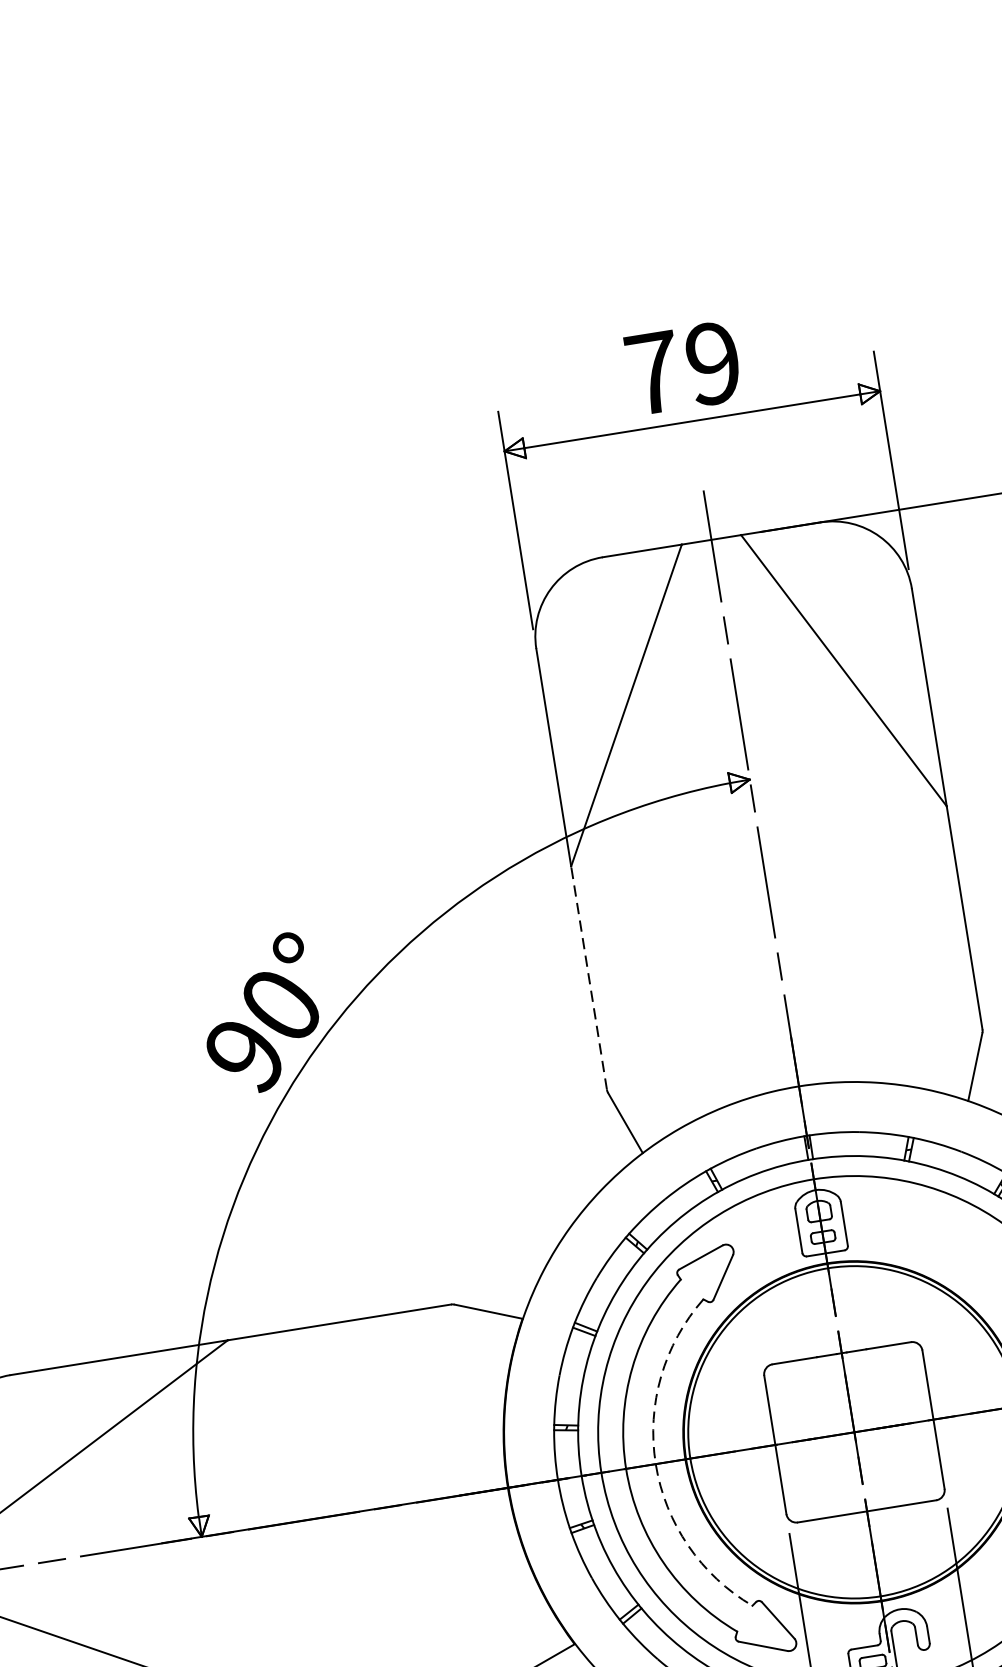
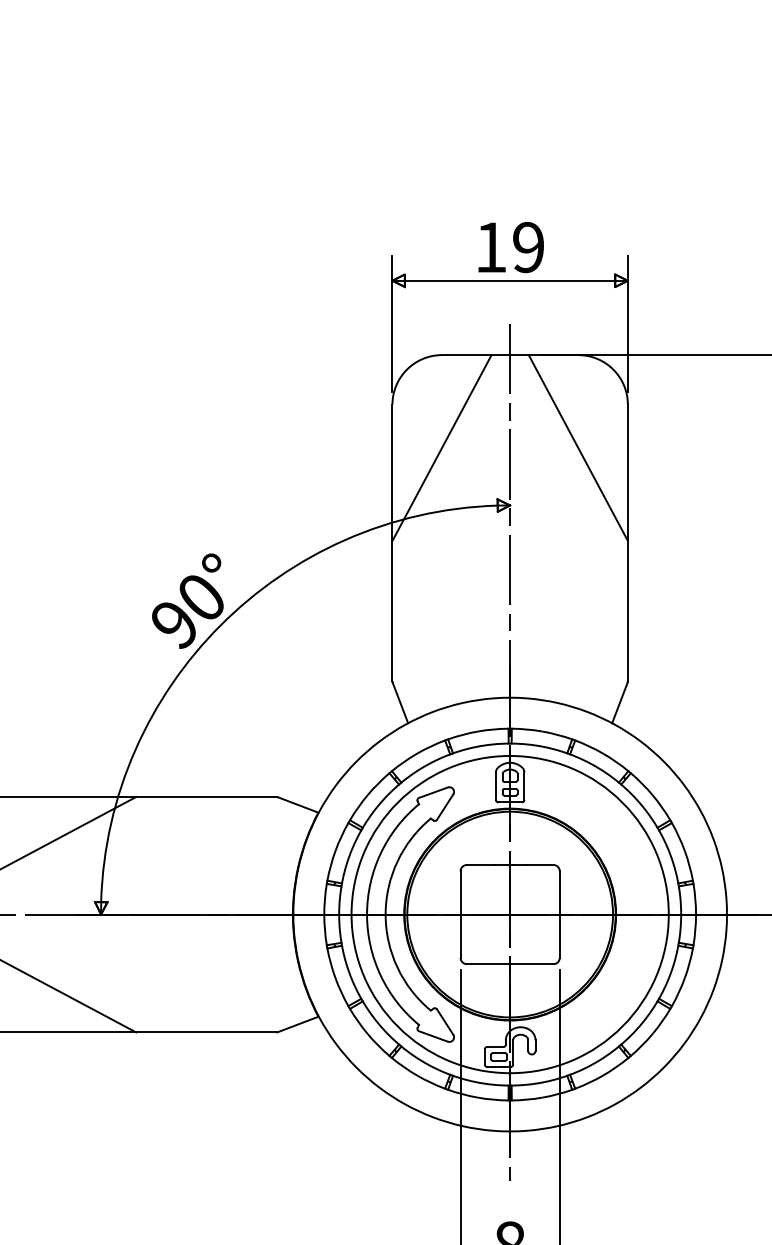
text: (654, 372) -> (491, 247), 79 -> 19
line: (589, 977) -> (392, 610), dashed -> solid
arc: (655, 1464) -> (385, 914), dashed -> solid

